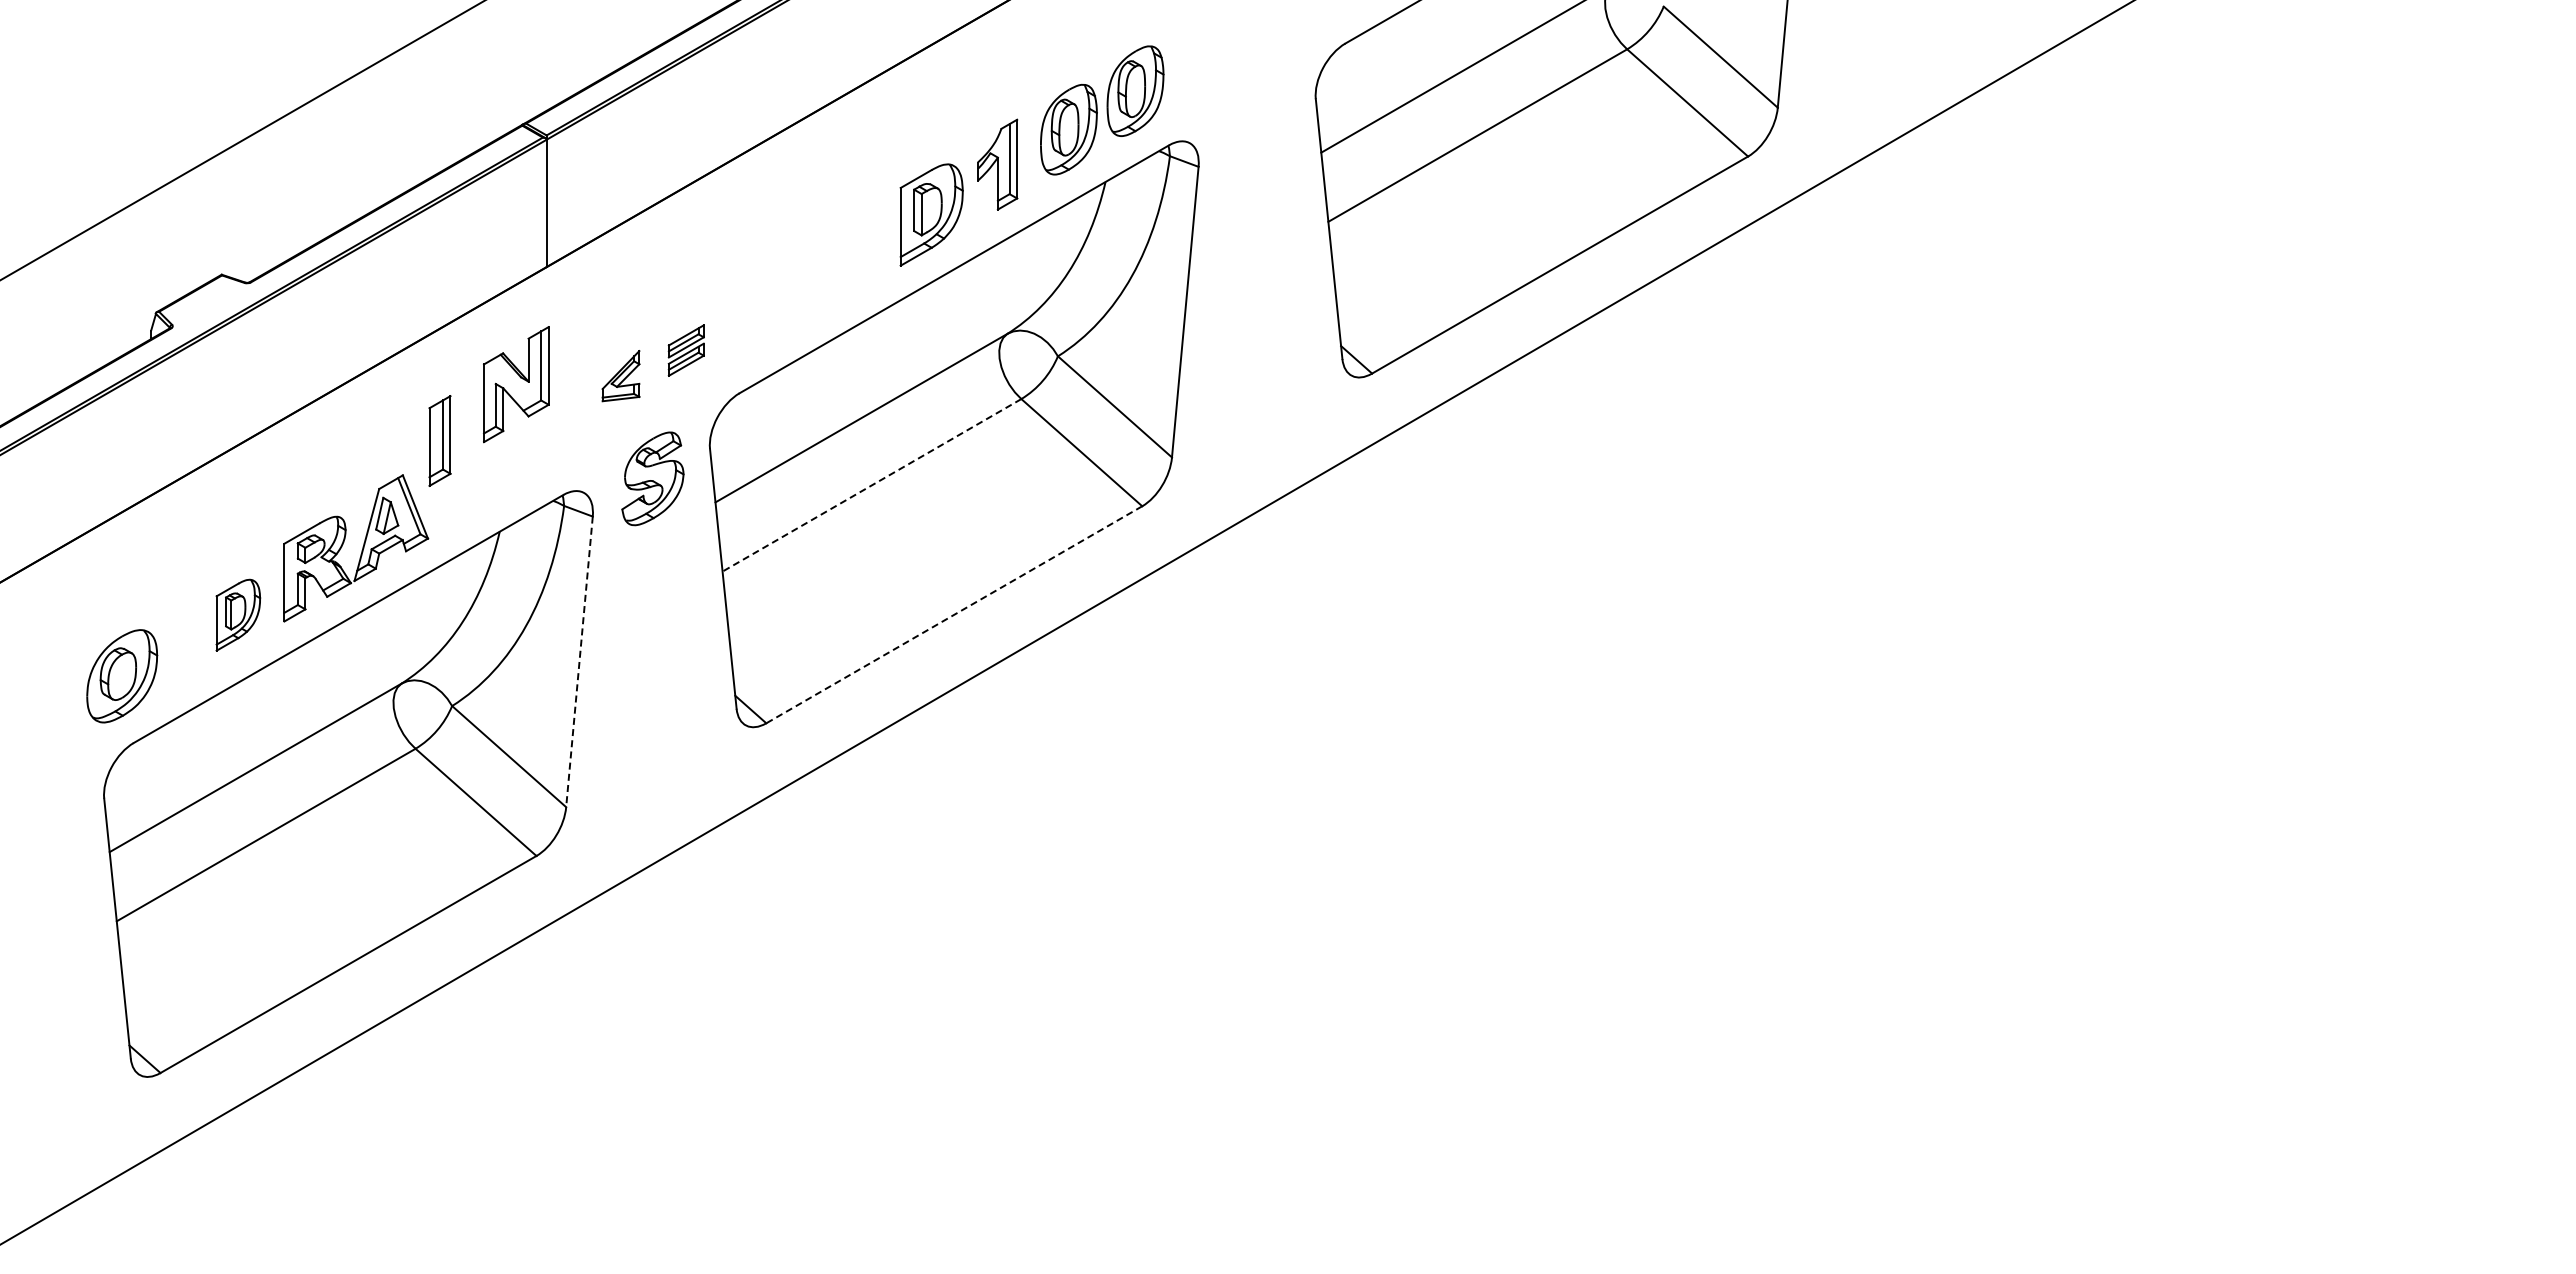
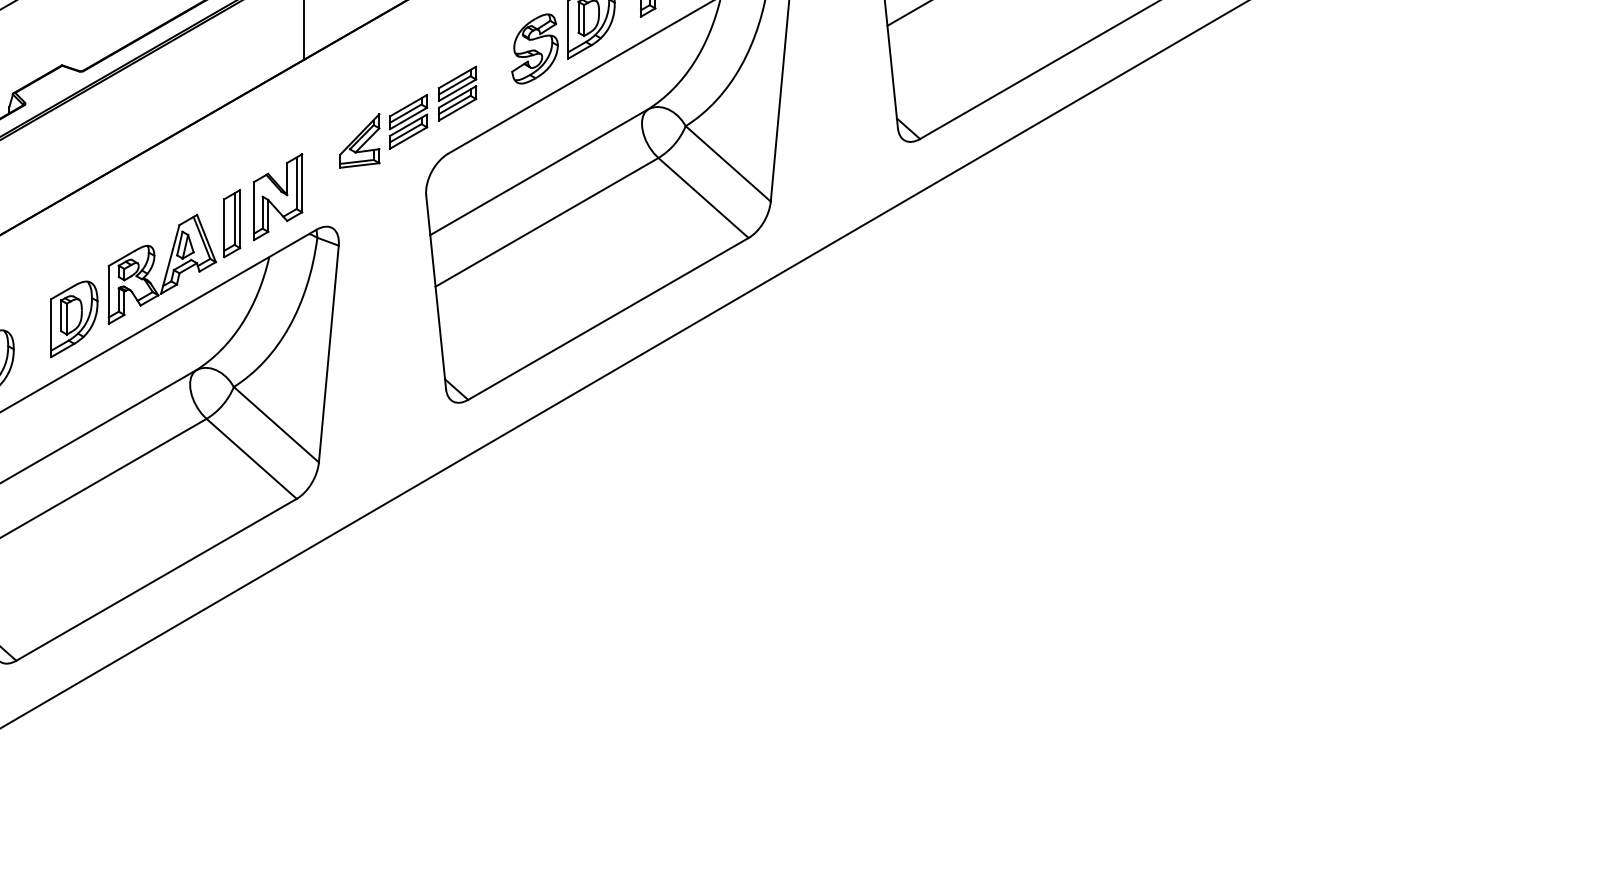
part: (751, 312) -> (457, 93), added
part: (686, 350) -> (408, 121), size x1.43
part: (620, 375) -> (359, 140), size x1.43
part: (516, 384) -> (278, 197), moved
part: (439, 440) -> (231, 223), moved
part: (652, 478) -> (534, 48), moved
line: (871, 485) -> (546, 222), dashed -> solid
part: (238, 614) -> (74, 318), size x1.43
line: (953, 615) -> (607, 319), dashed -> solid
line: (579, 661) -> (328, 353), dashed -> solid

